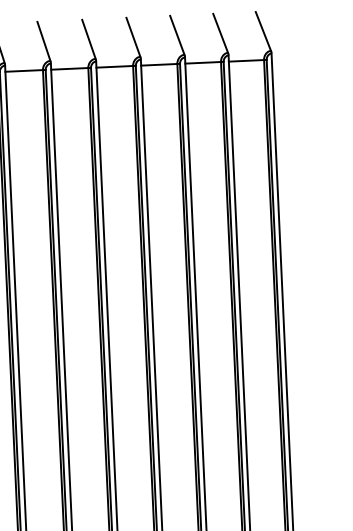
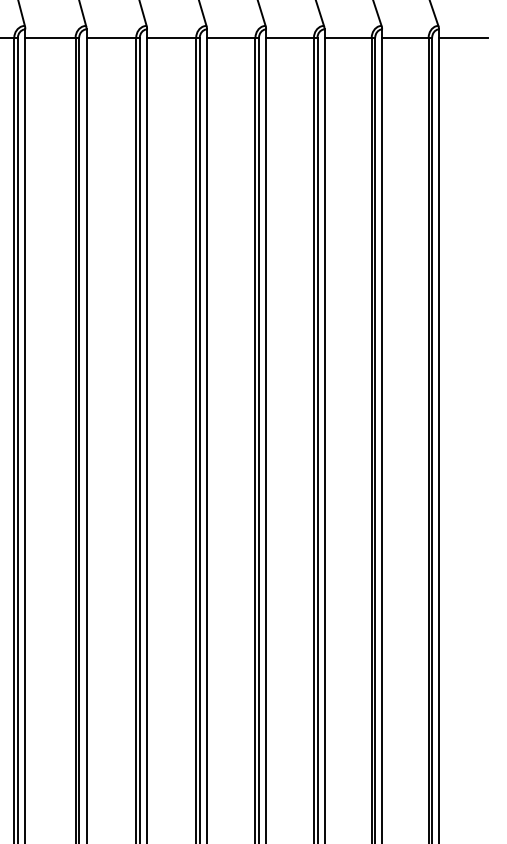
line: (290, 58) -> (463, 37), added

